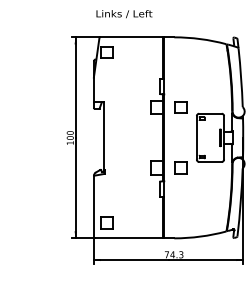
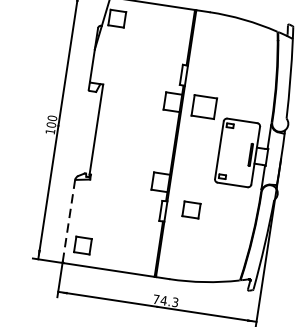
part: (180, 107) -> (203, 106), size x1.4
part: (180, 167) -> (191, 209), moved
line: (93, 206) -> (68, 220), solid -> dashed

